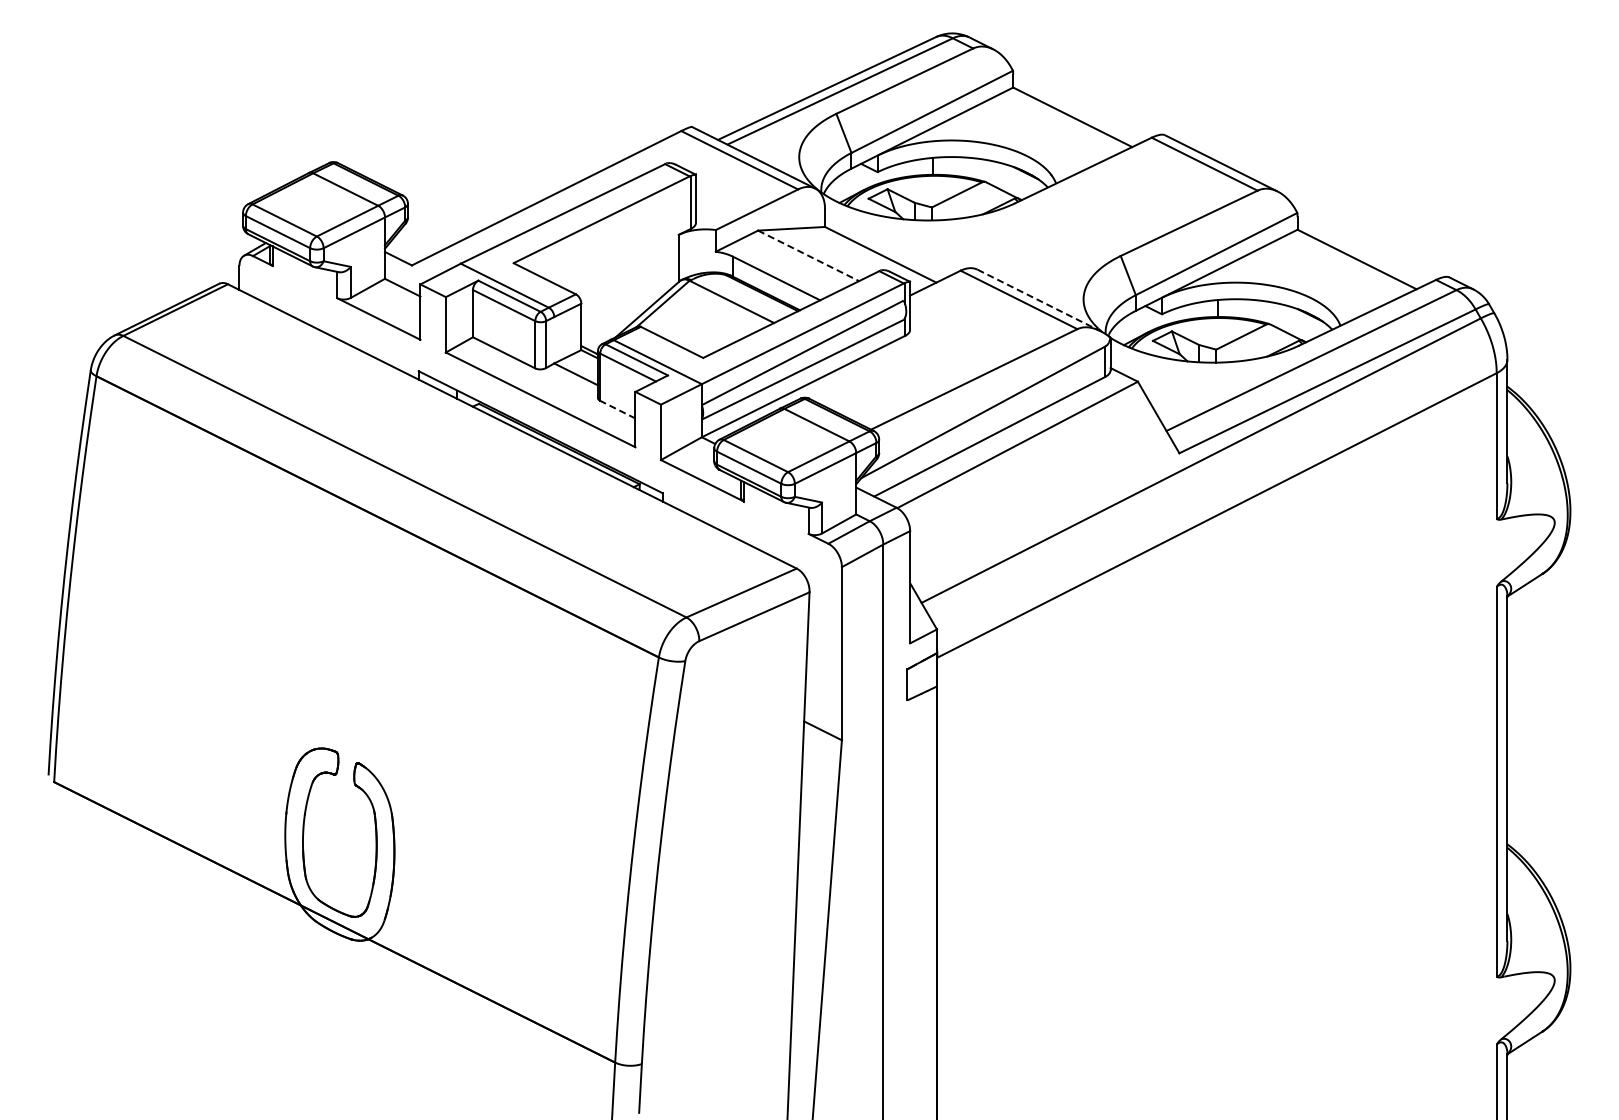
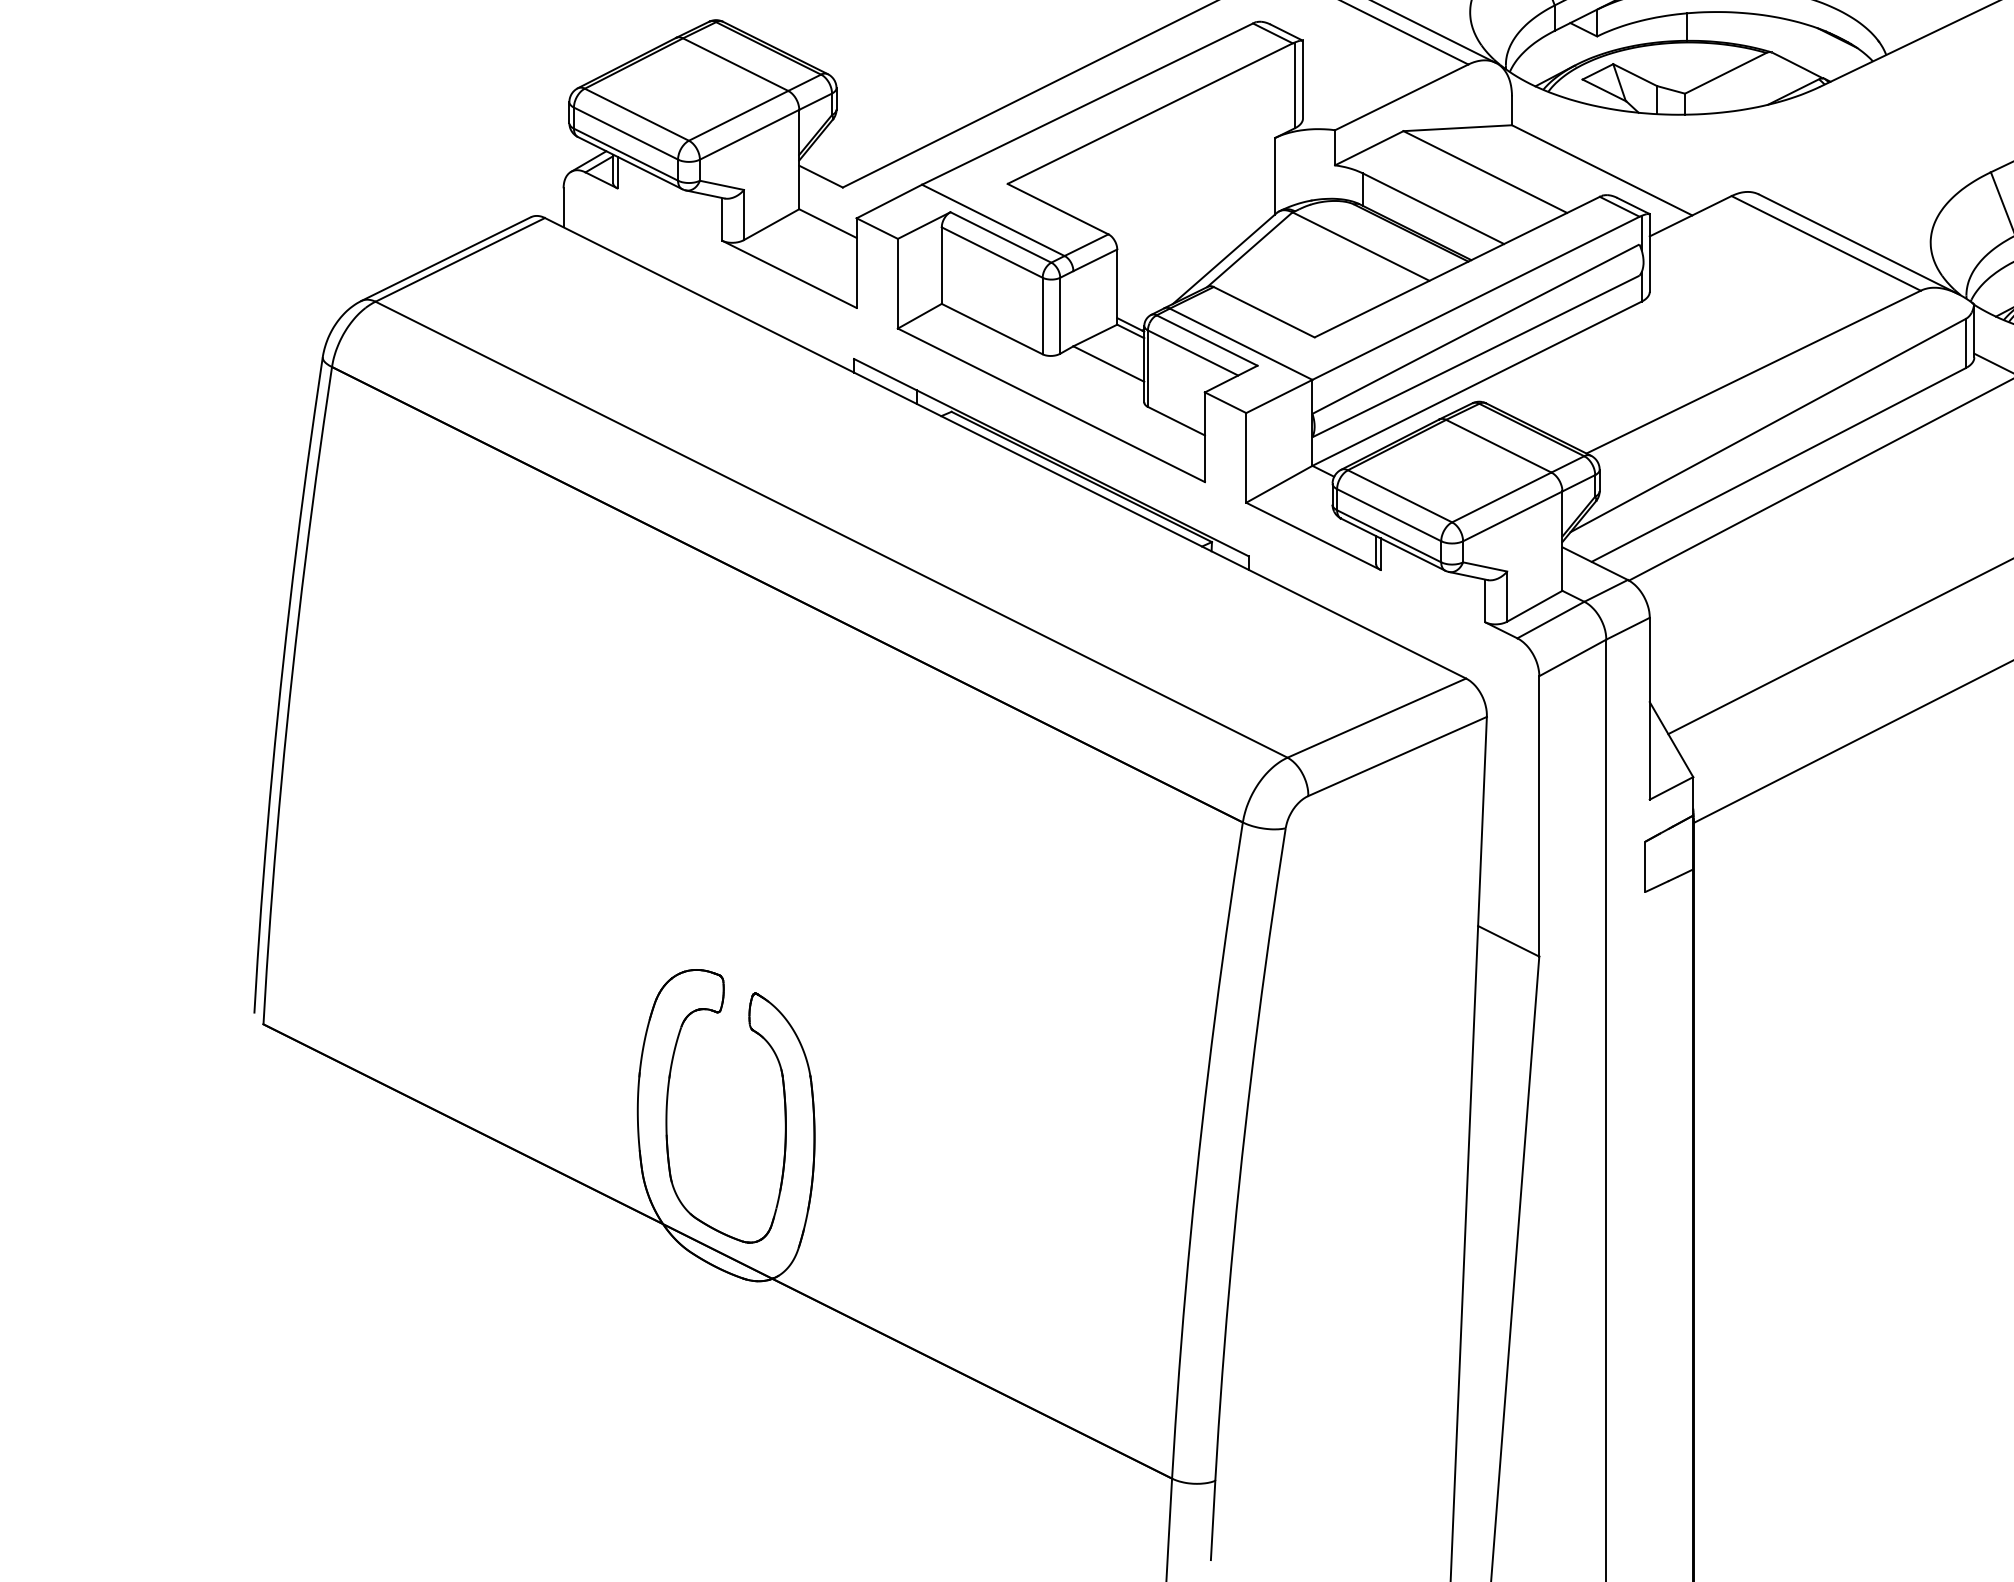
line: (809, 256) -> (1486, 173), dashed -> solid
line: (1039, 300) -> (1859, 244), dashed -> solid
line: (617, 409) -> (1175, 420), dashed -> solid

